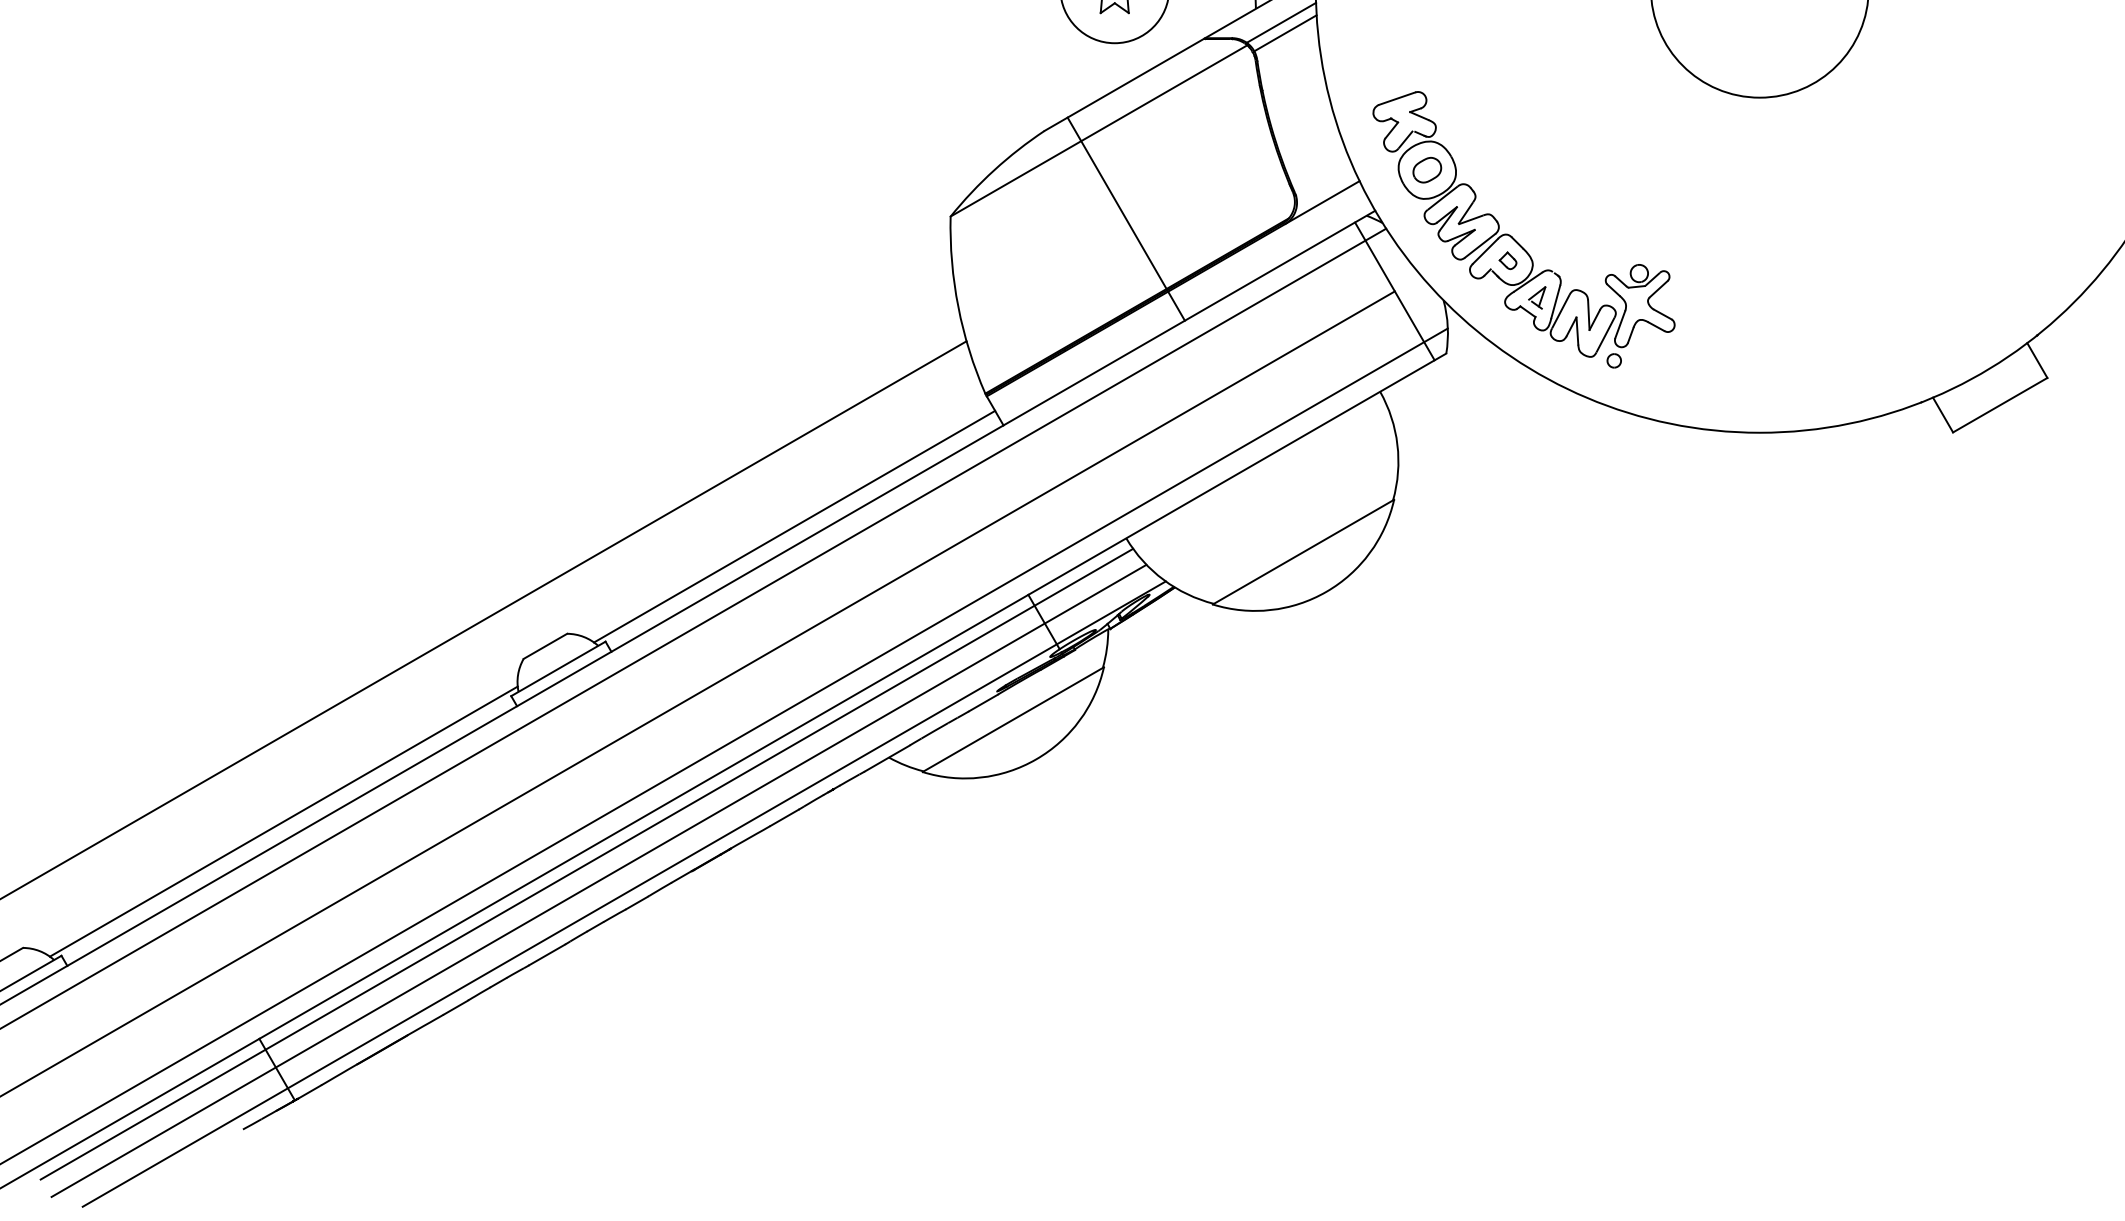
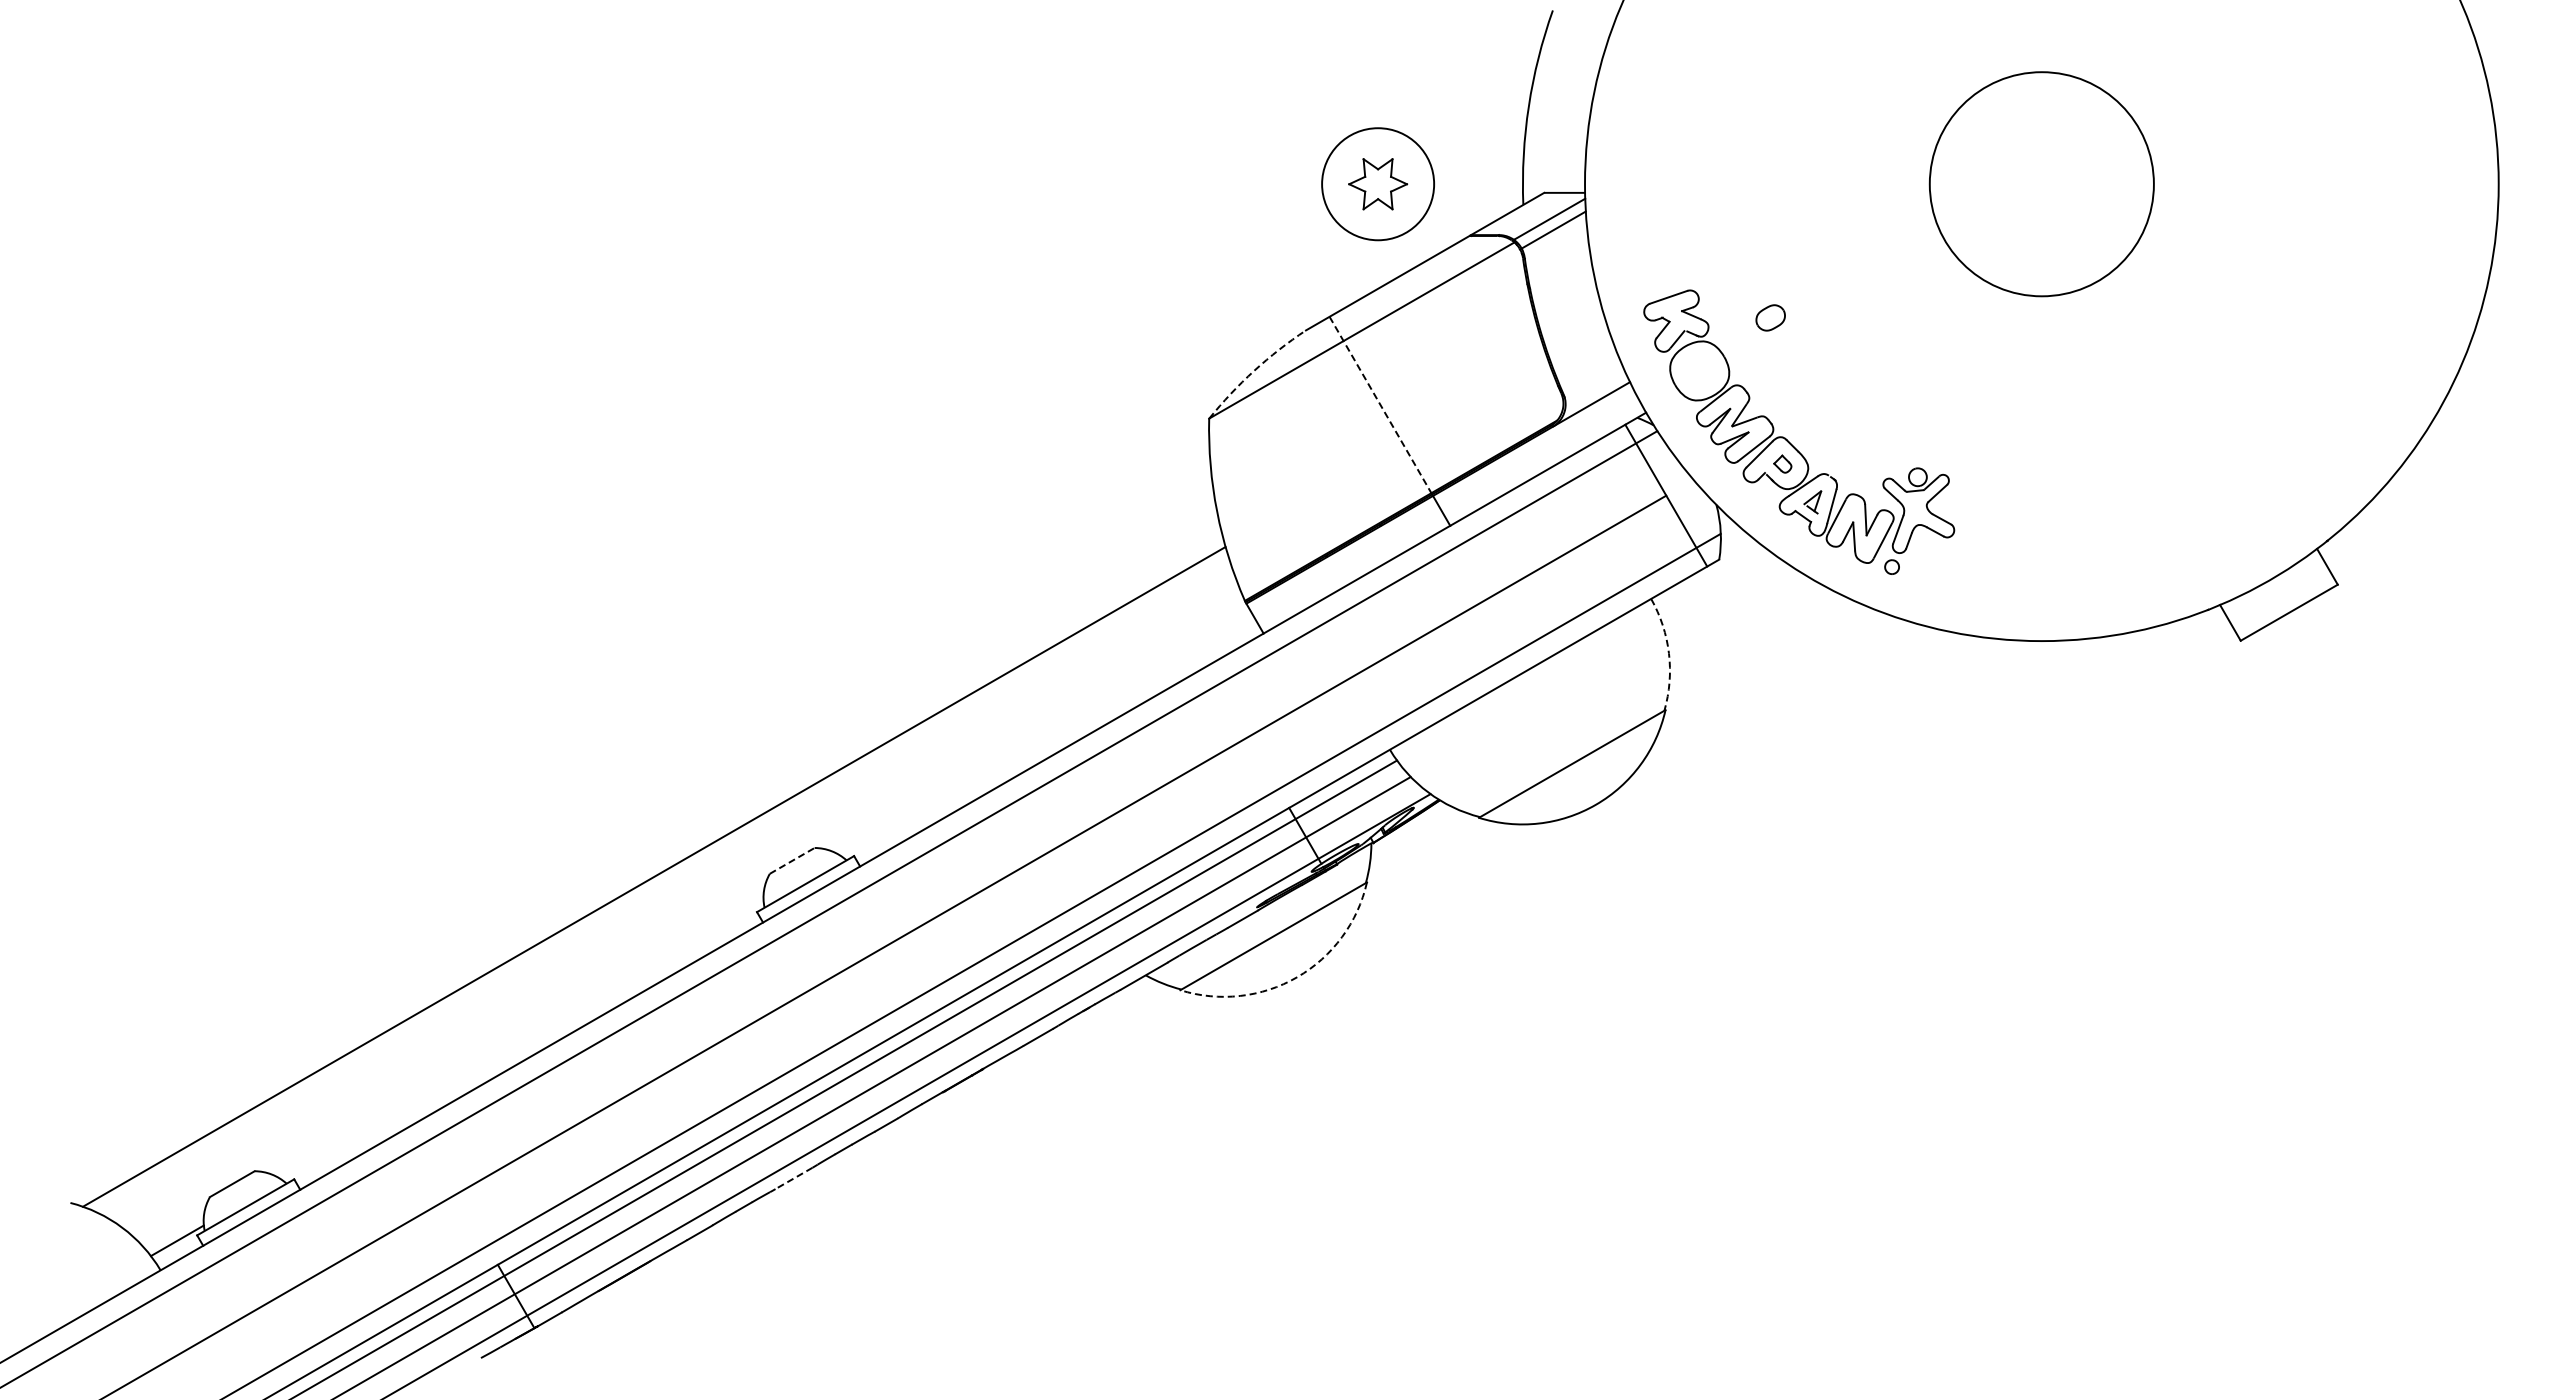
arc: (994, 169) -> (1254, 370), solid -> dashed
part: (1427, 169) -> (1770, 317), moved
line: (1117, 203) -> (1380, 405), solid -> dashed
arc: (1396, 444) -> (1668, 653), solid -> dashed
line: (794, 526) -> (1048, 737), removed
line: (545, 645) -> (792, 860), solid -> dashed
arc: (1036, 759) -> (1297, 977), solid -> dashed
line: (283, 821) -> (522, 1041), removed
line: (546, 954) -> (793, 1178), solid -> dashed

